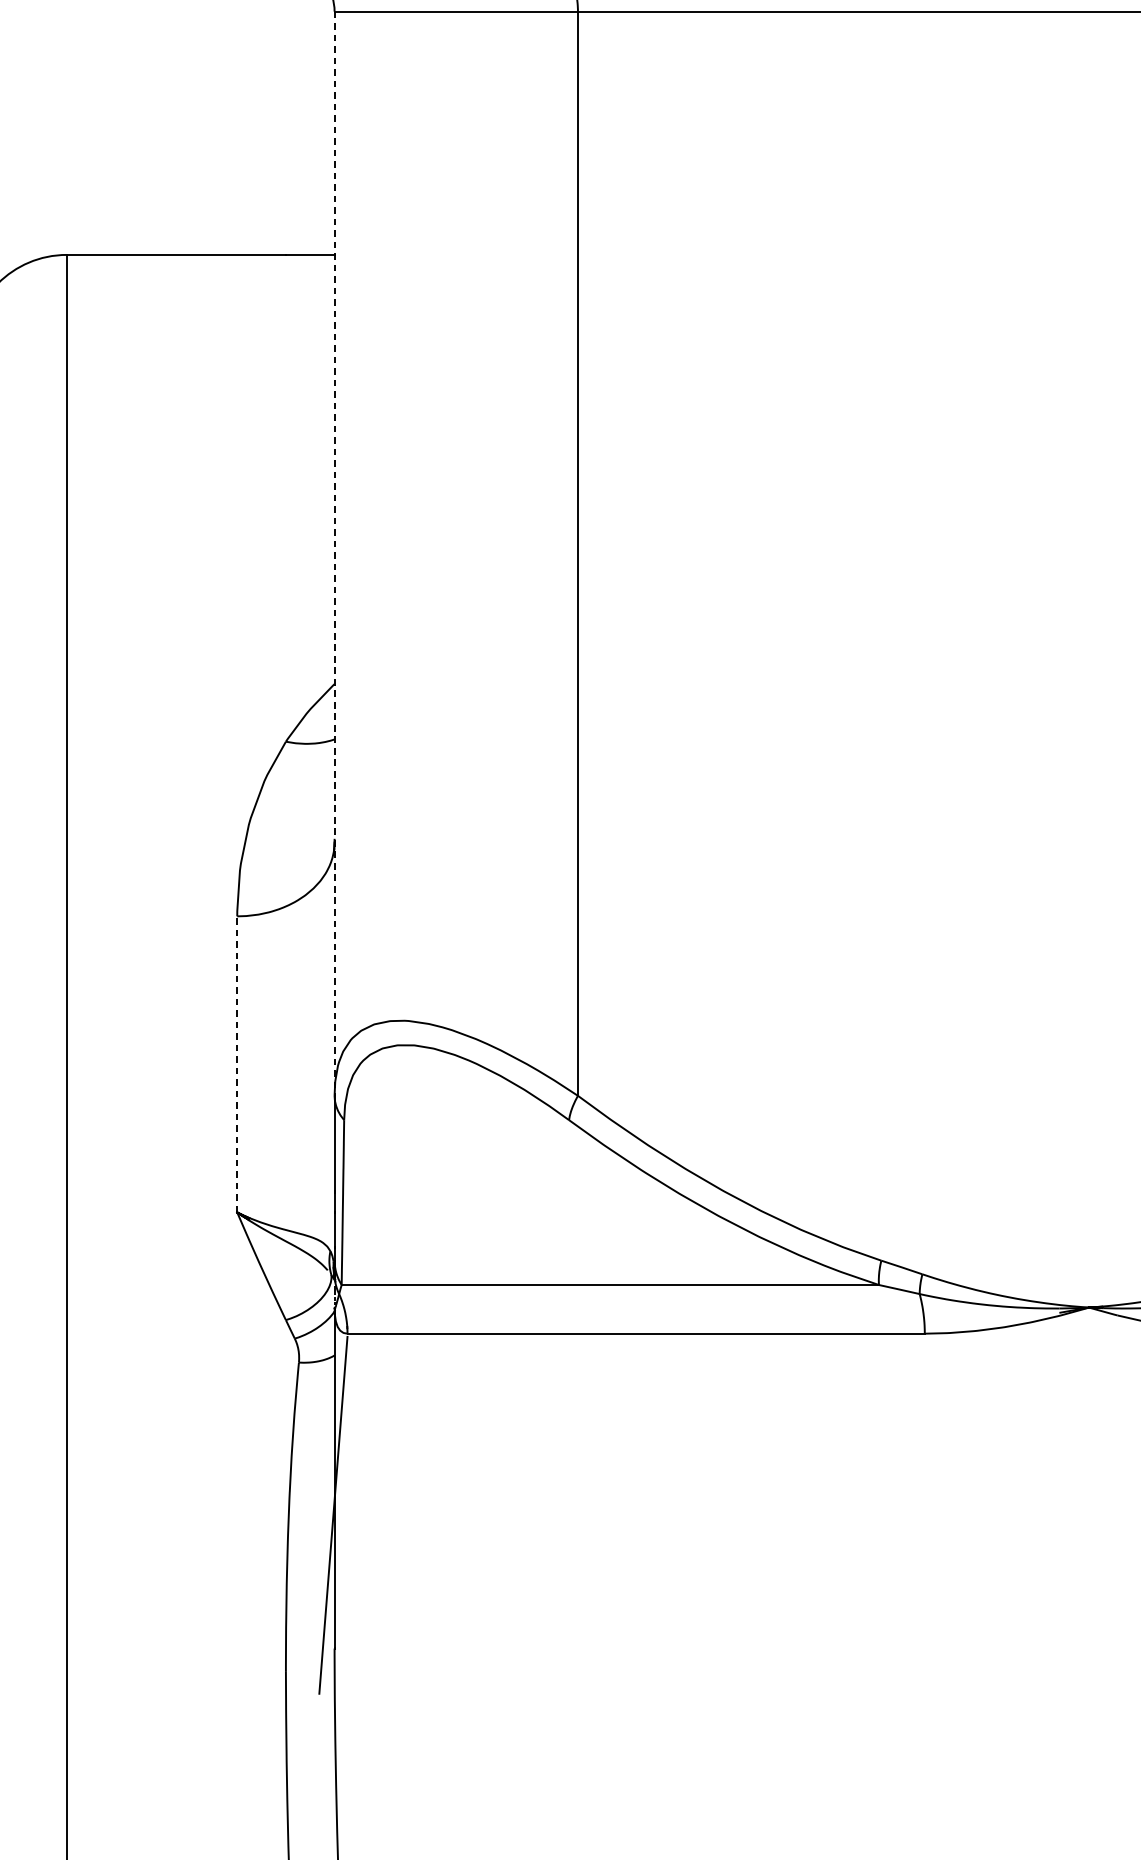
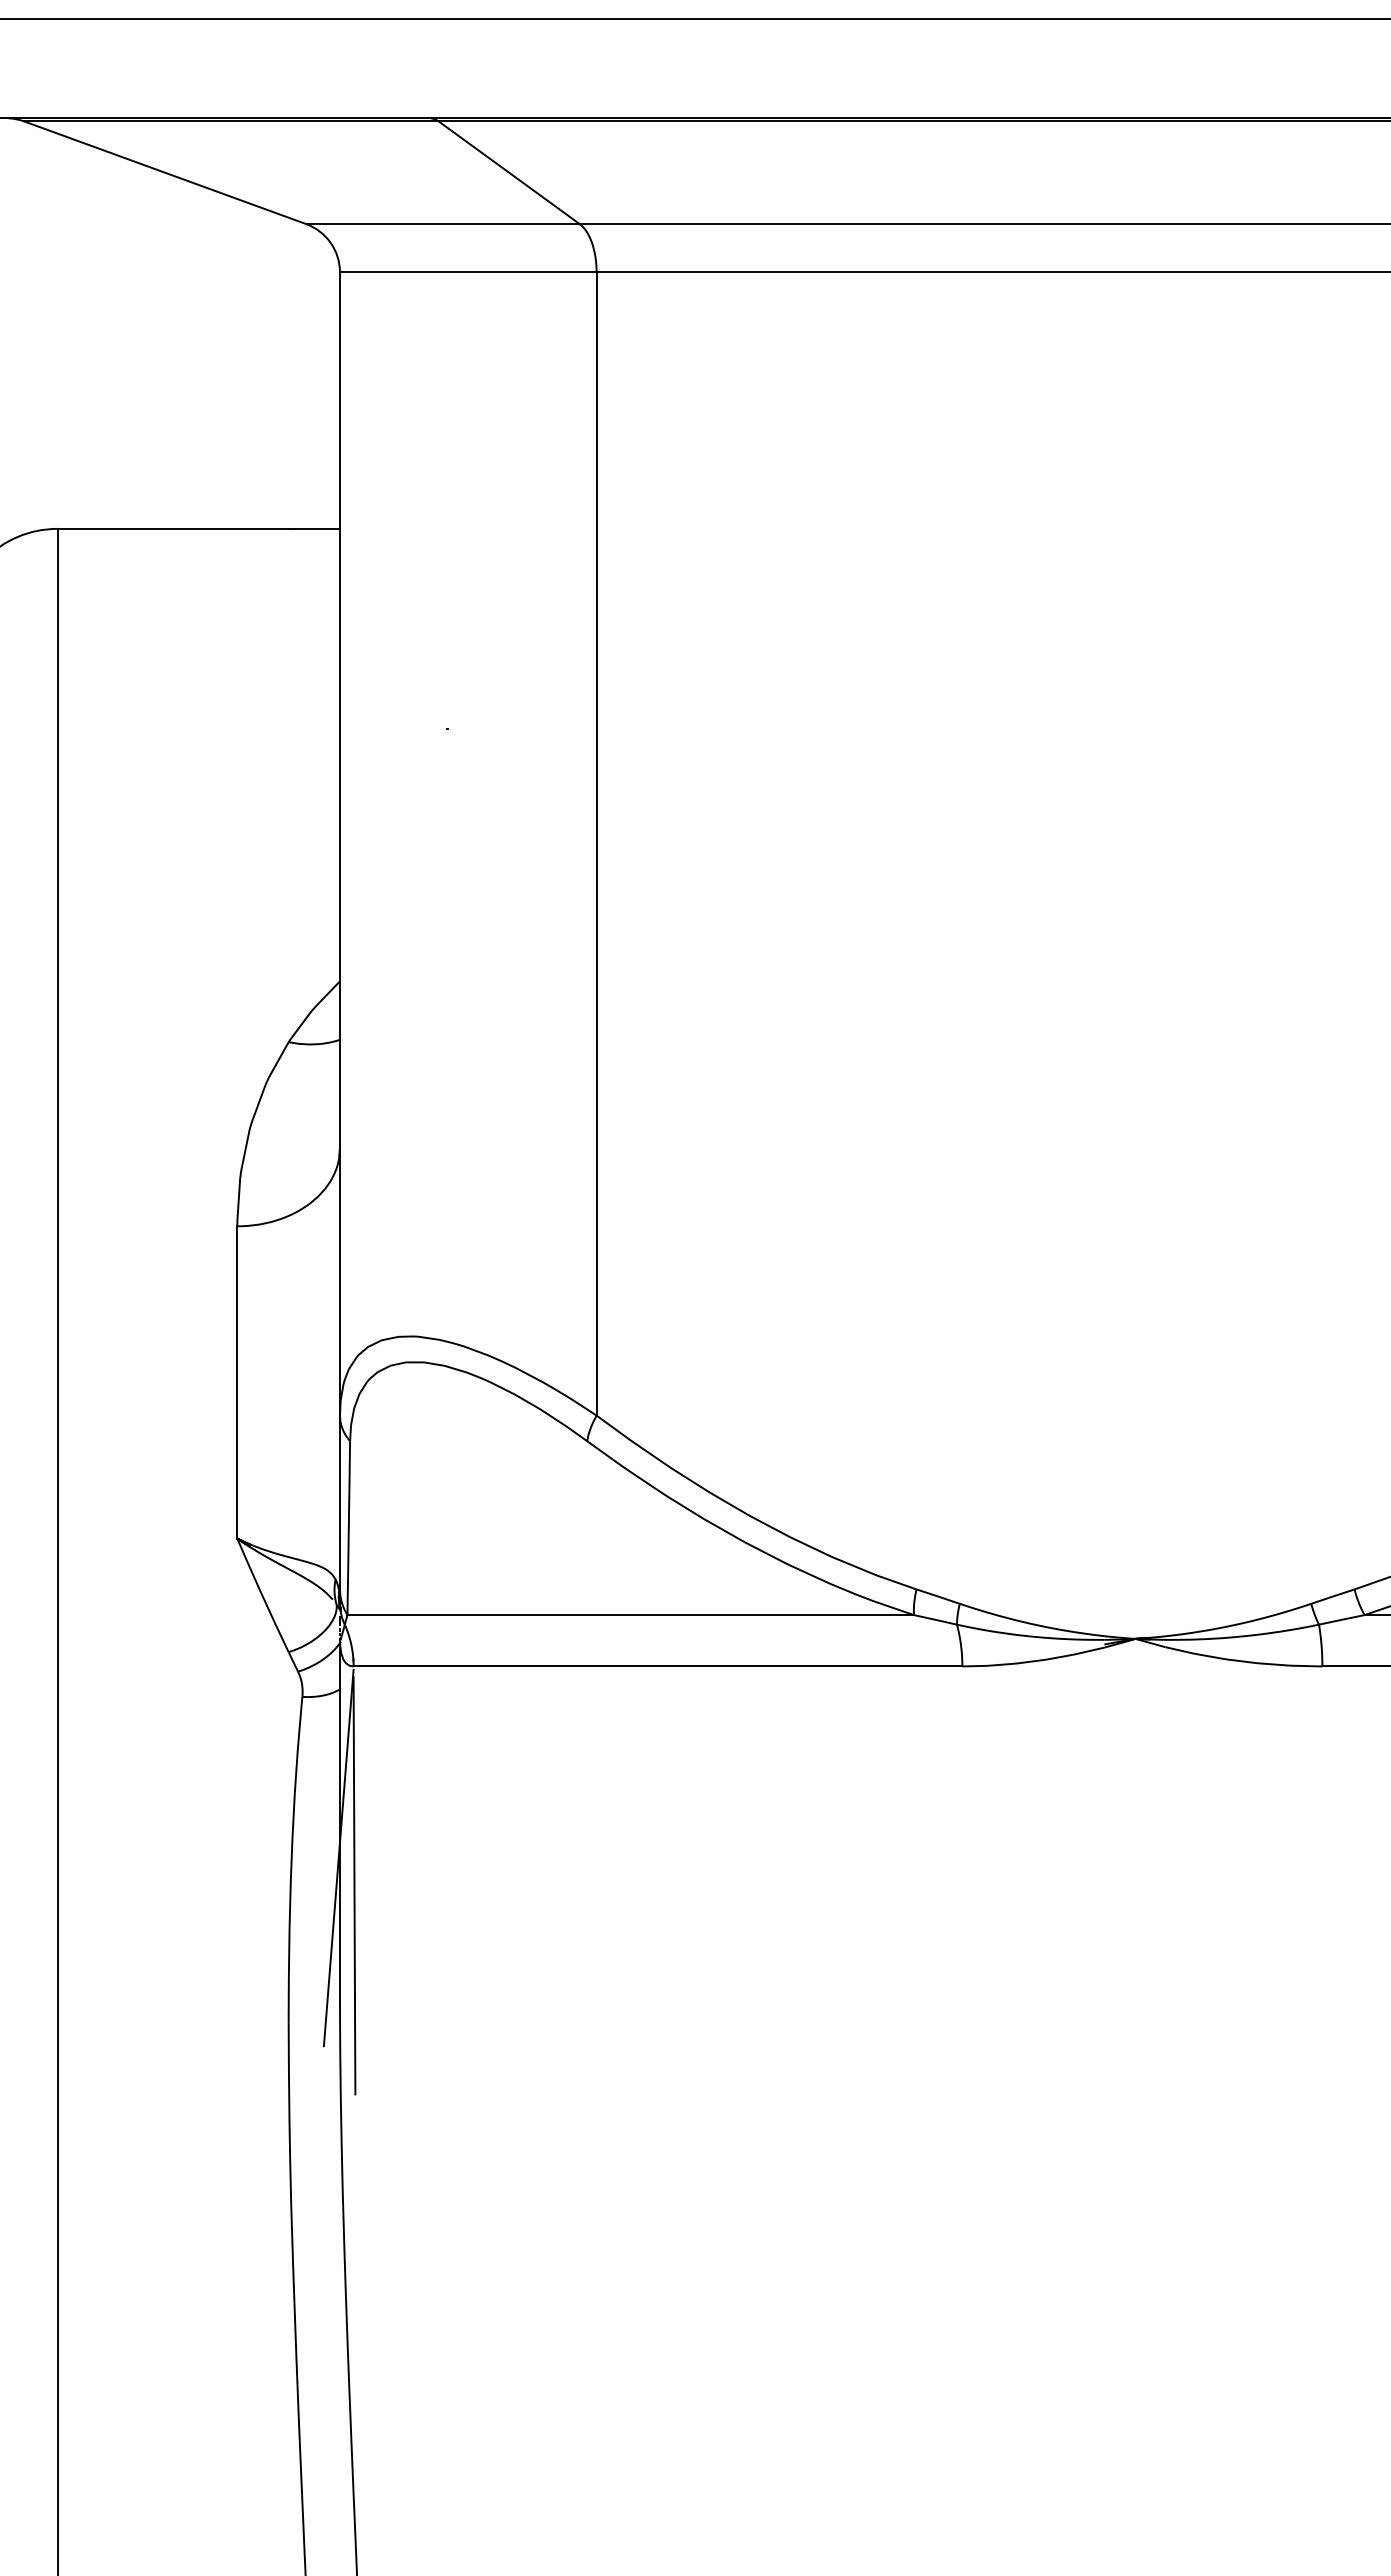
line: (334, 553) -> (339, 843), dashed -> solid
line: (237, 1063) -> (237, 1381), dashed -> solid
line: (348, 1541) -> (354, 1885), added

